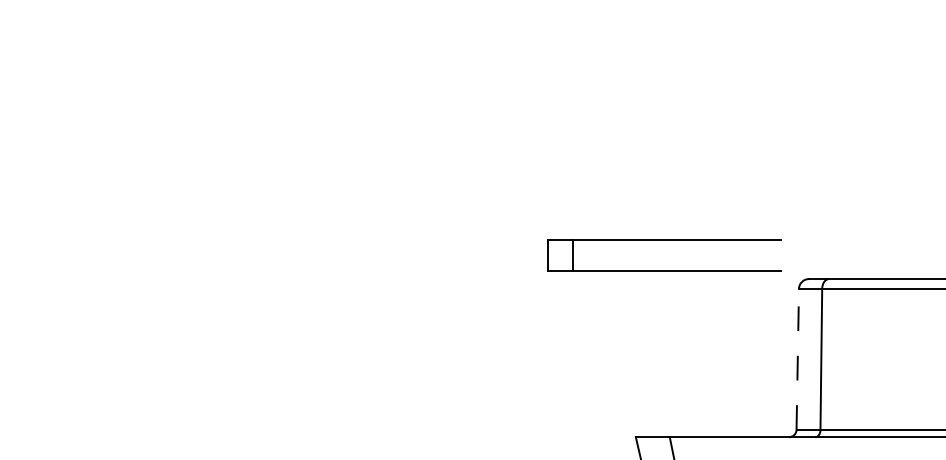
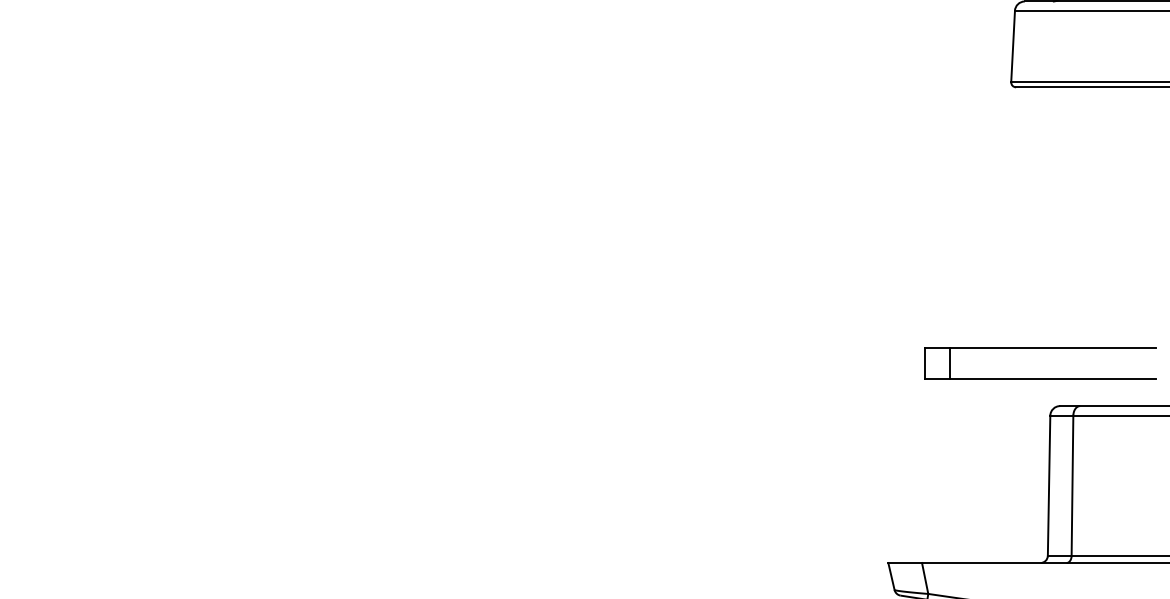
part: (664, 240) -> (1040, 348), moved
line: (798, 359) -> (1049, 485), dashed -> solid

